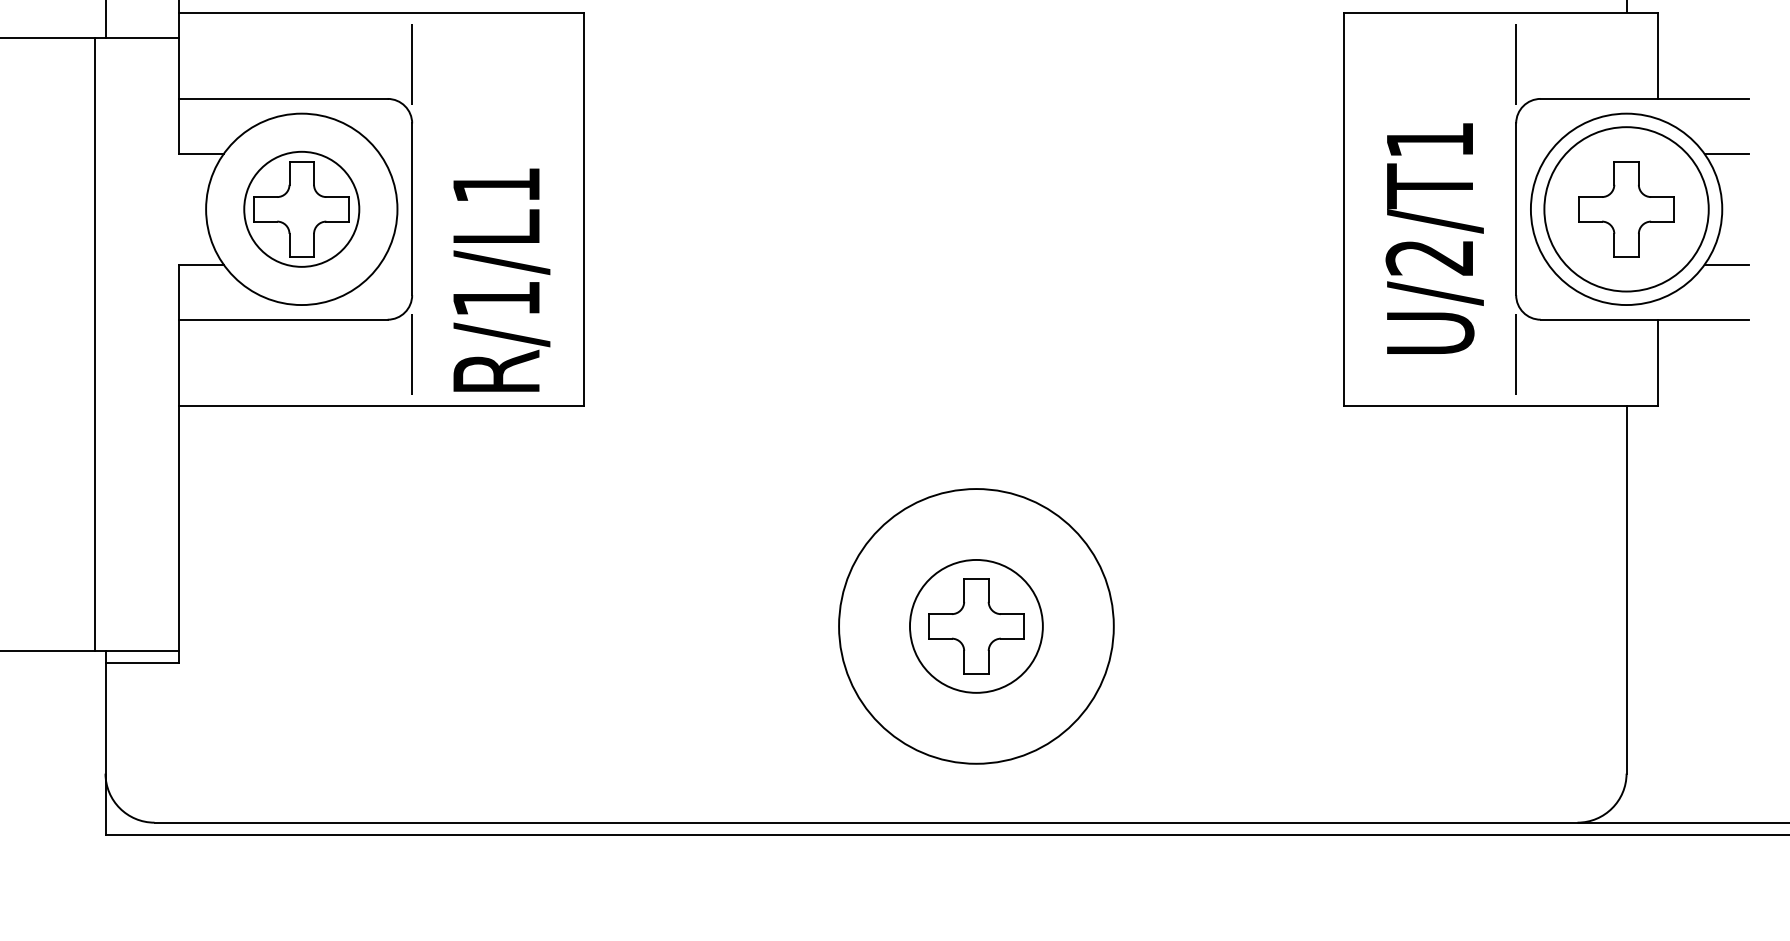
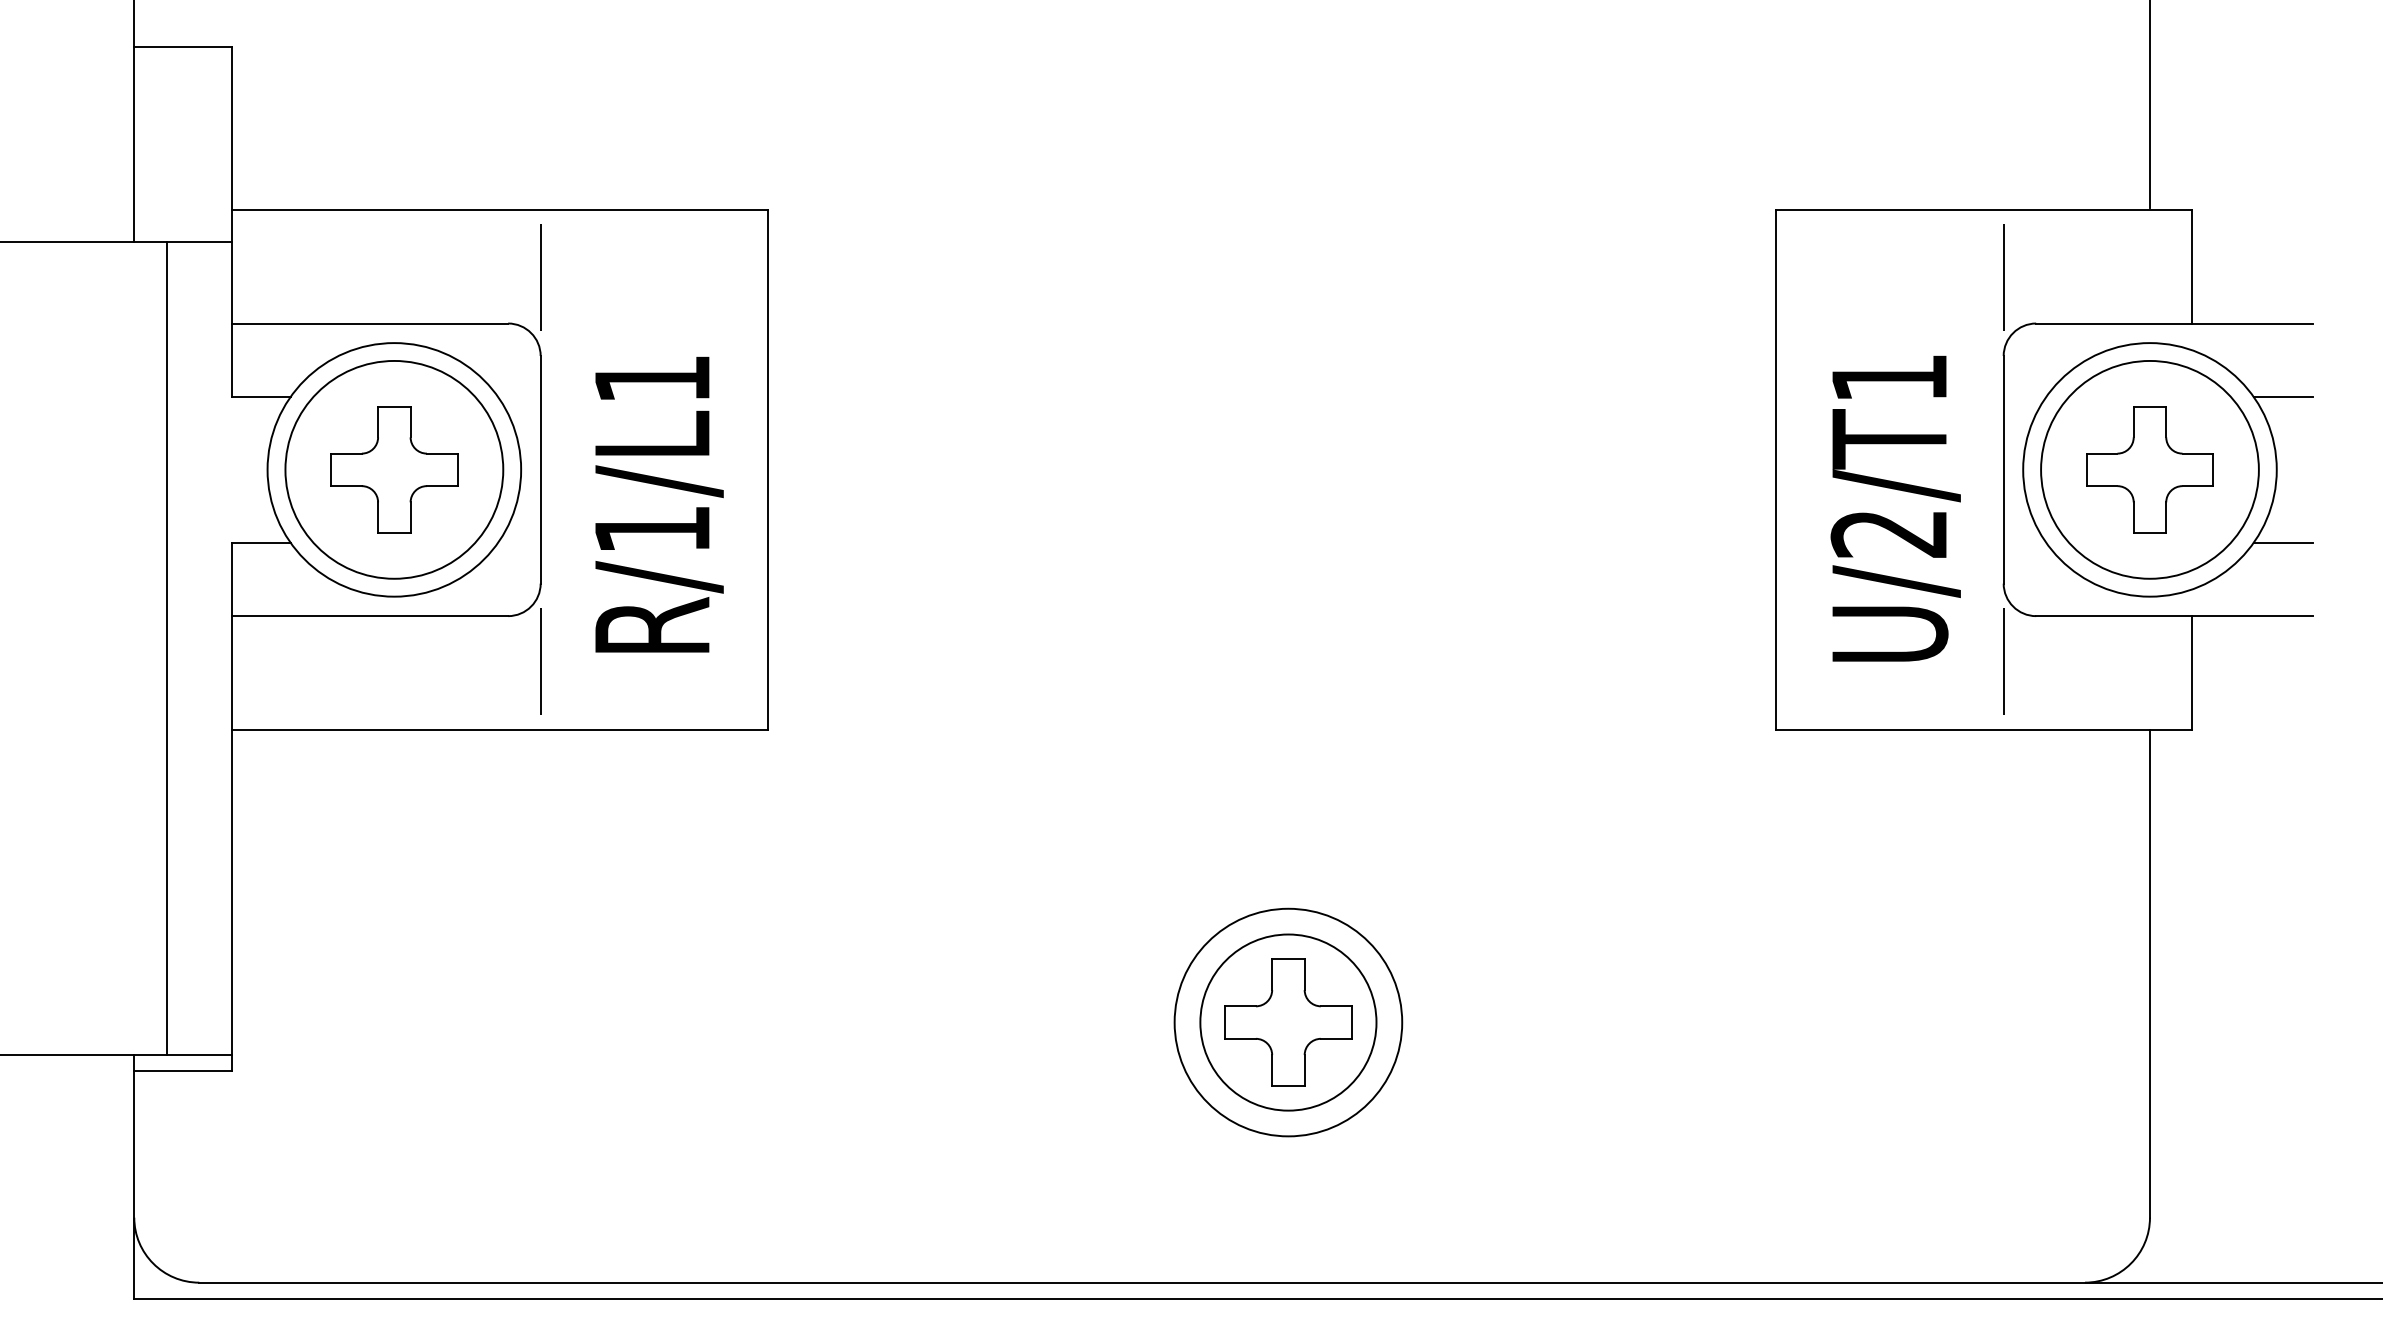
circle: (301, 209) -> (394, 469), size x1.43
text: (501, 280) -> (659, 504), moved
line: (94, 344) -> (166, 648), moved
circle: (976, 626) -> (1288, 1022), size x0.62

